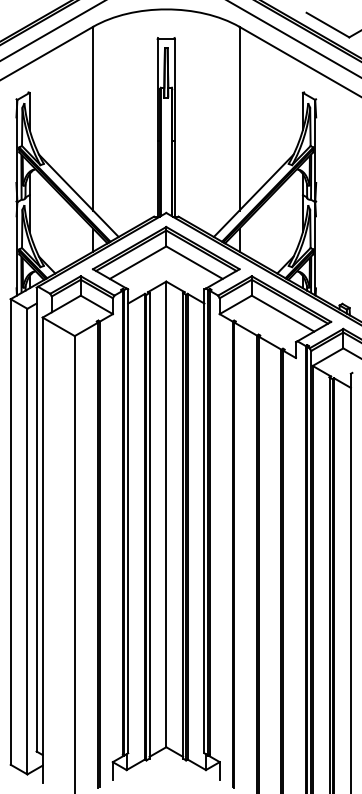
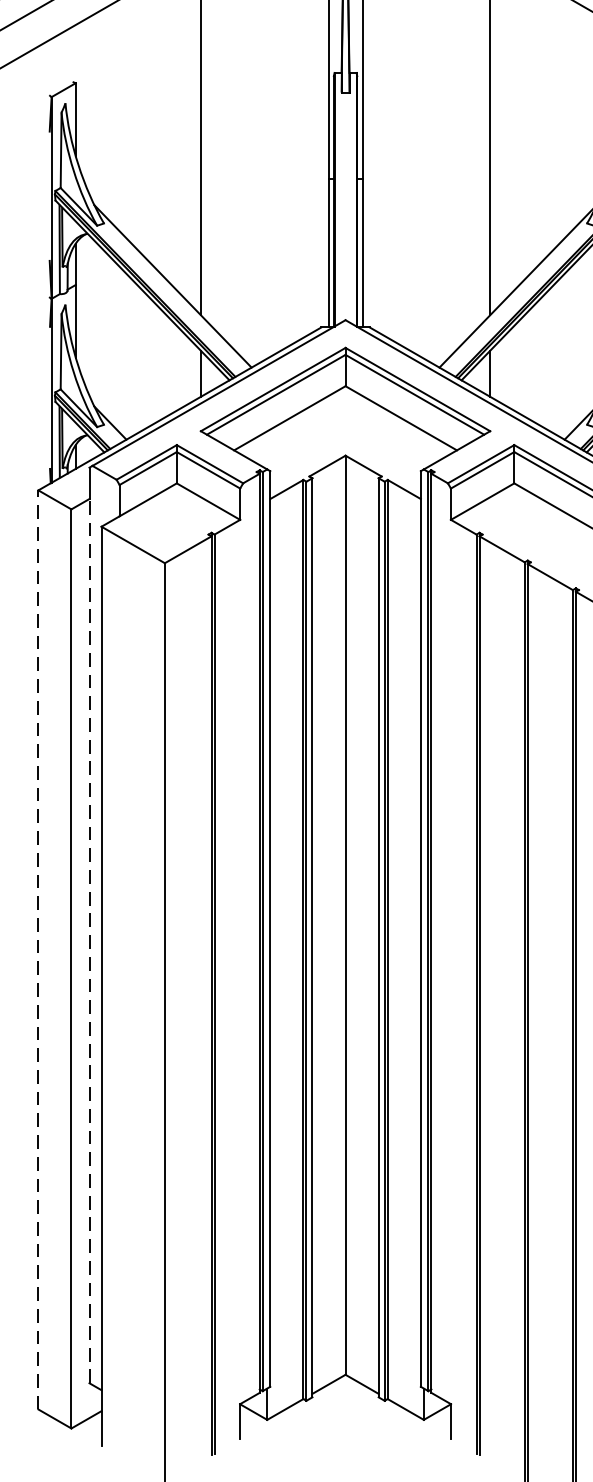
line: (36, 527) -> (89, 941), solid -> dashed
line: (10, 531) -> (37, 948), solid -> dashed

